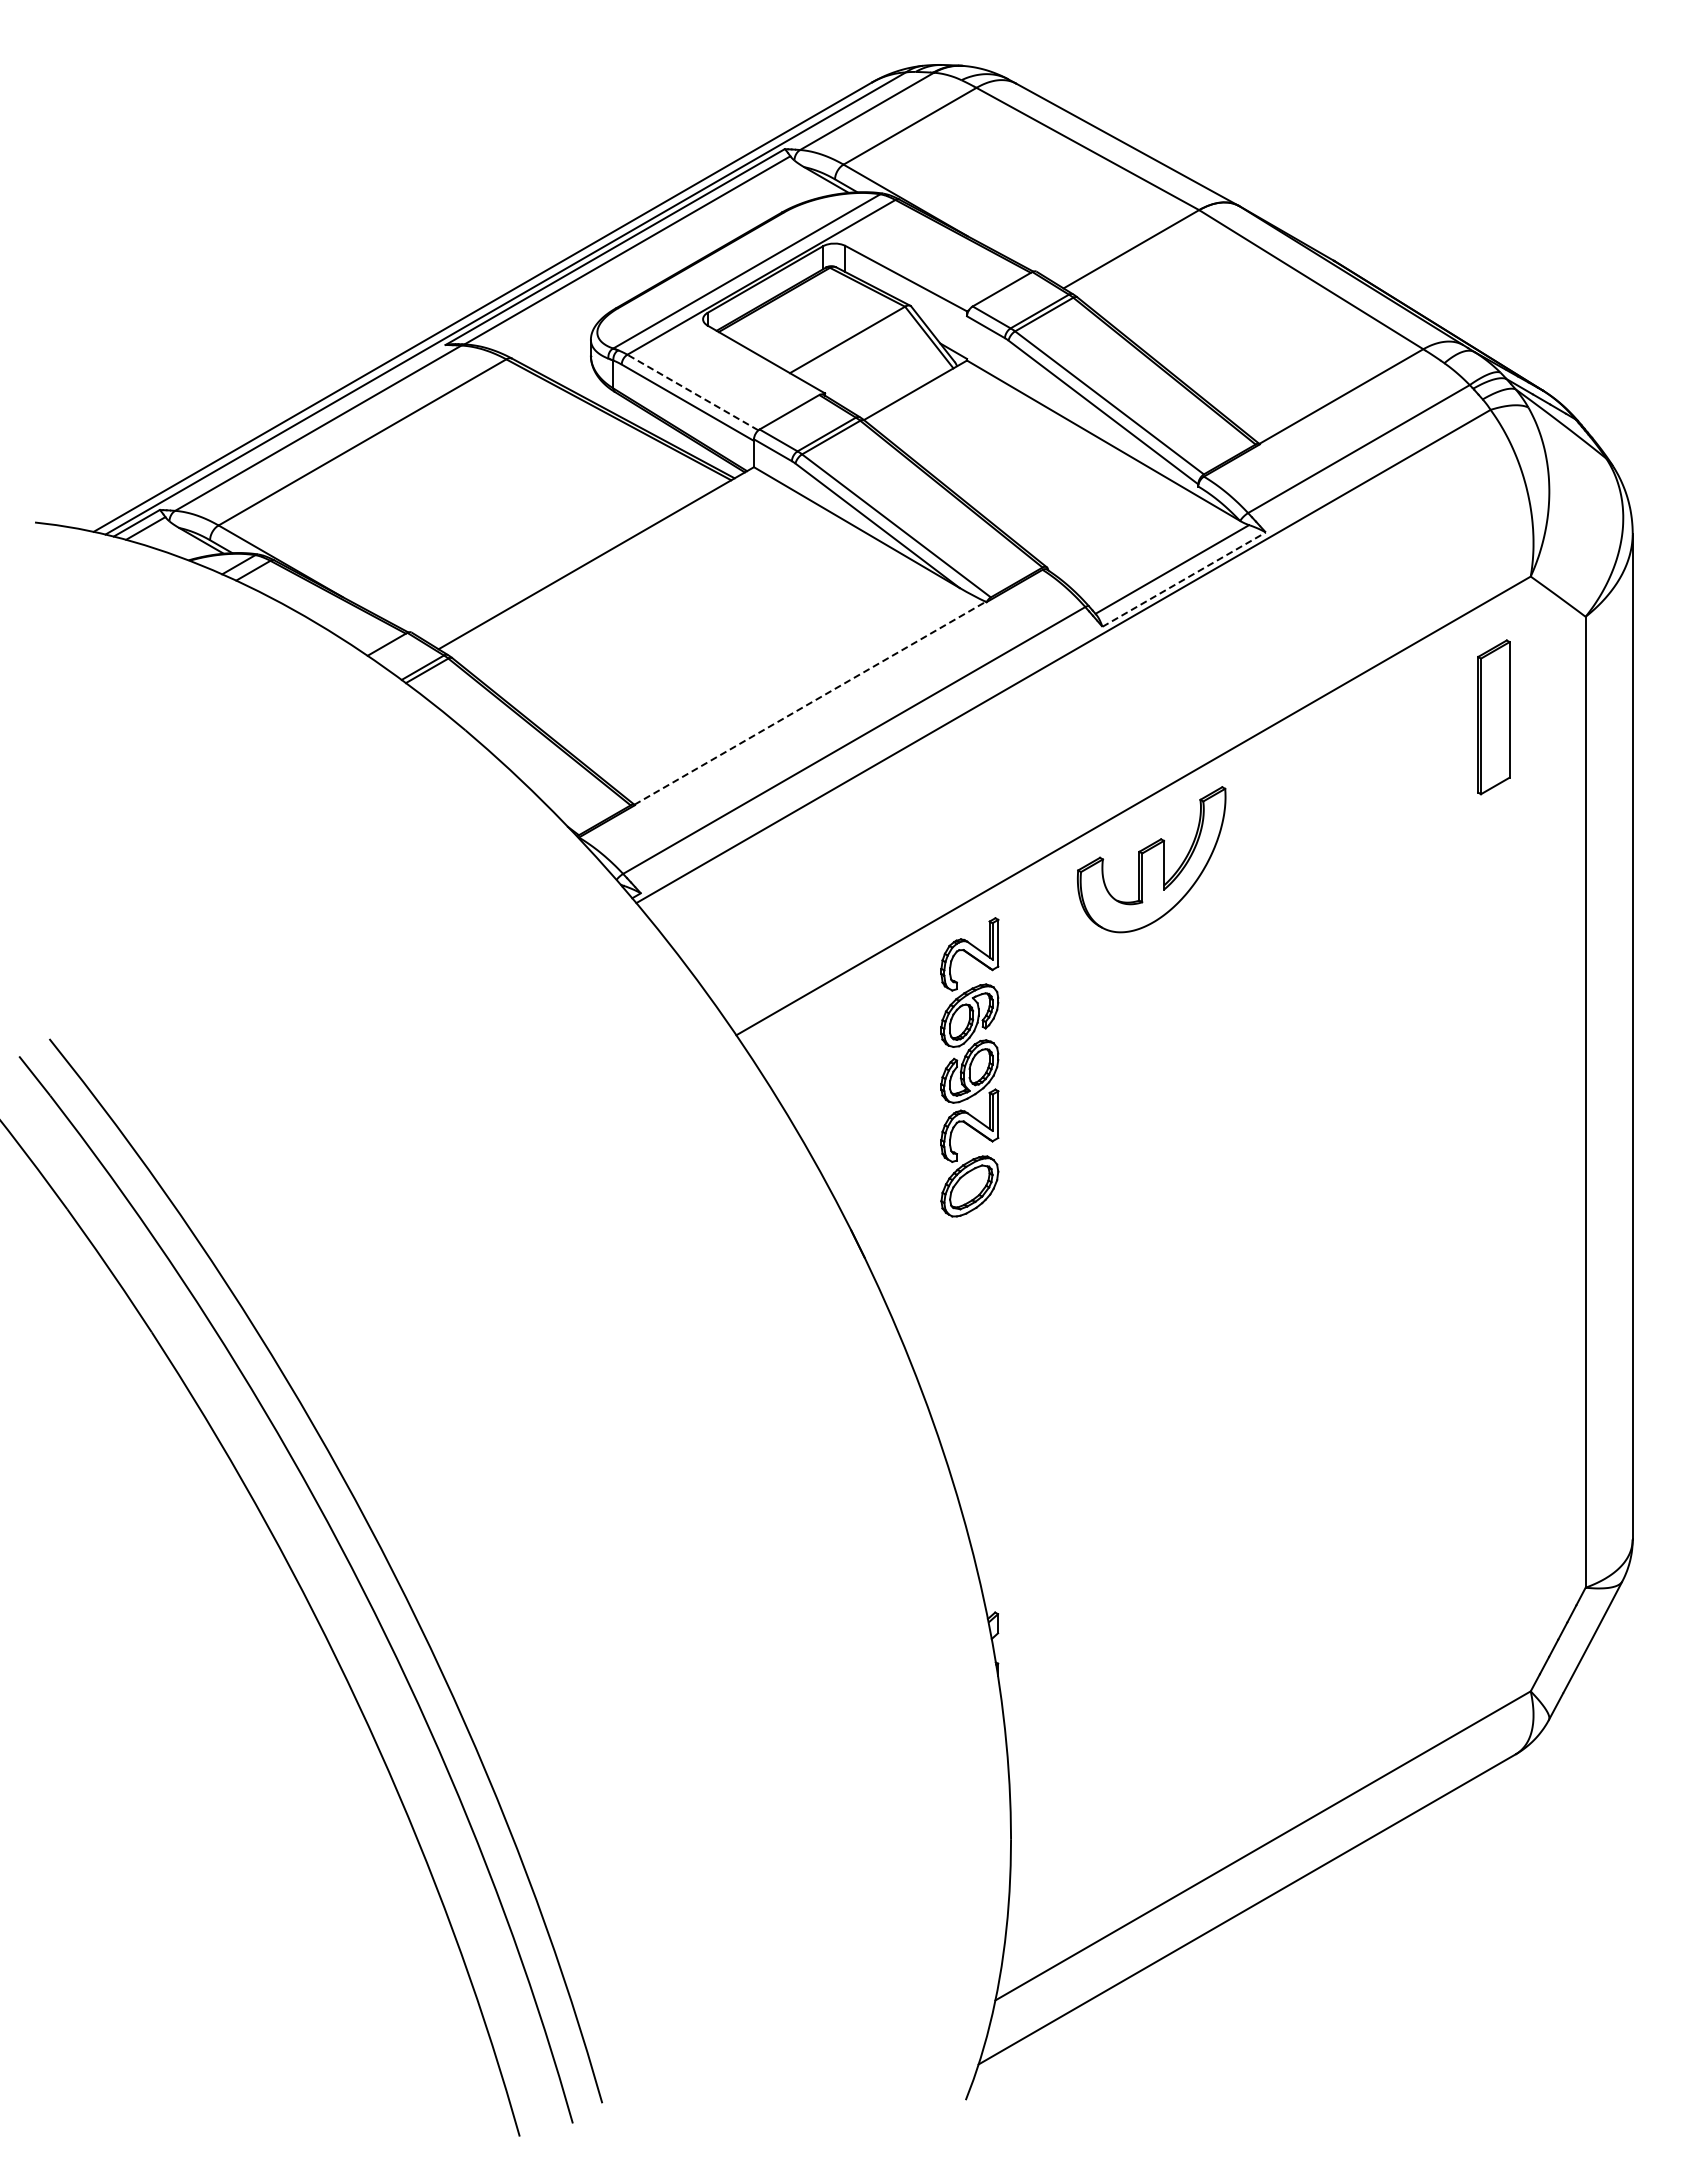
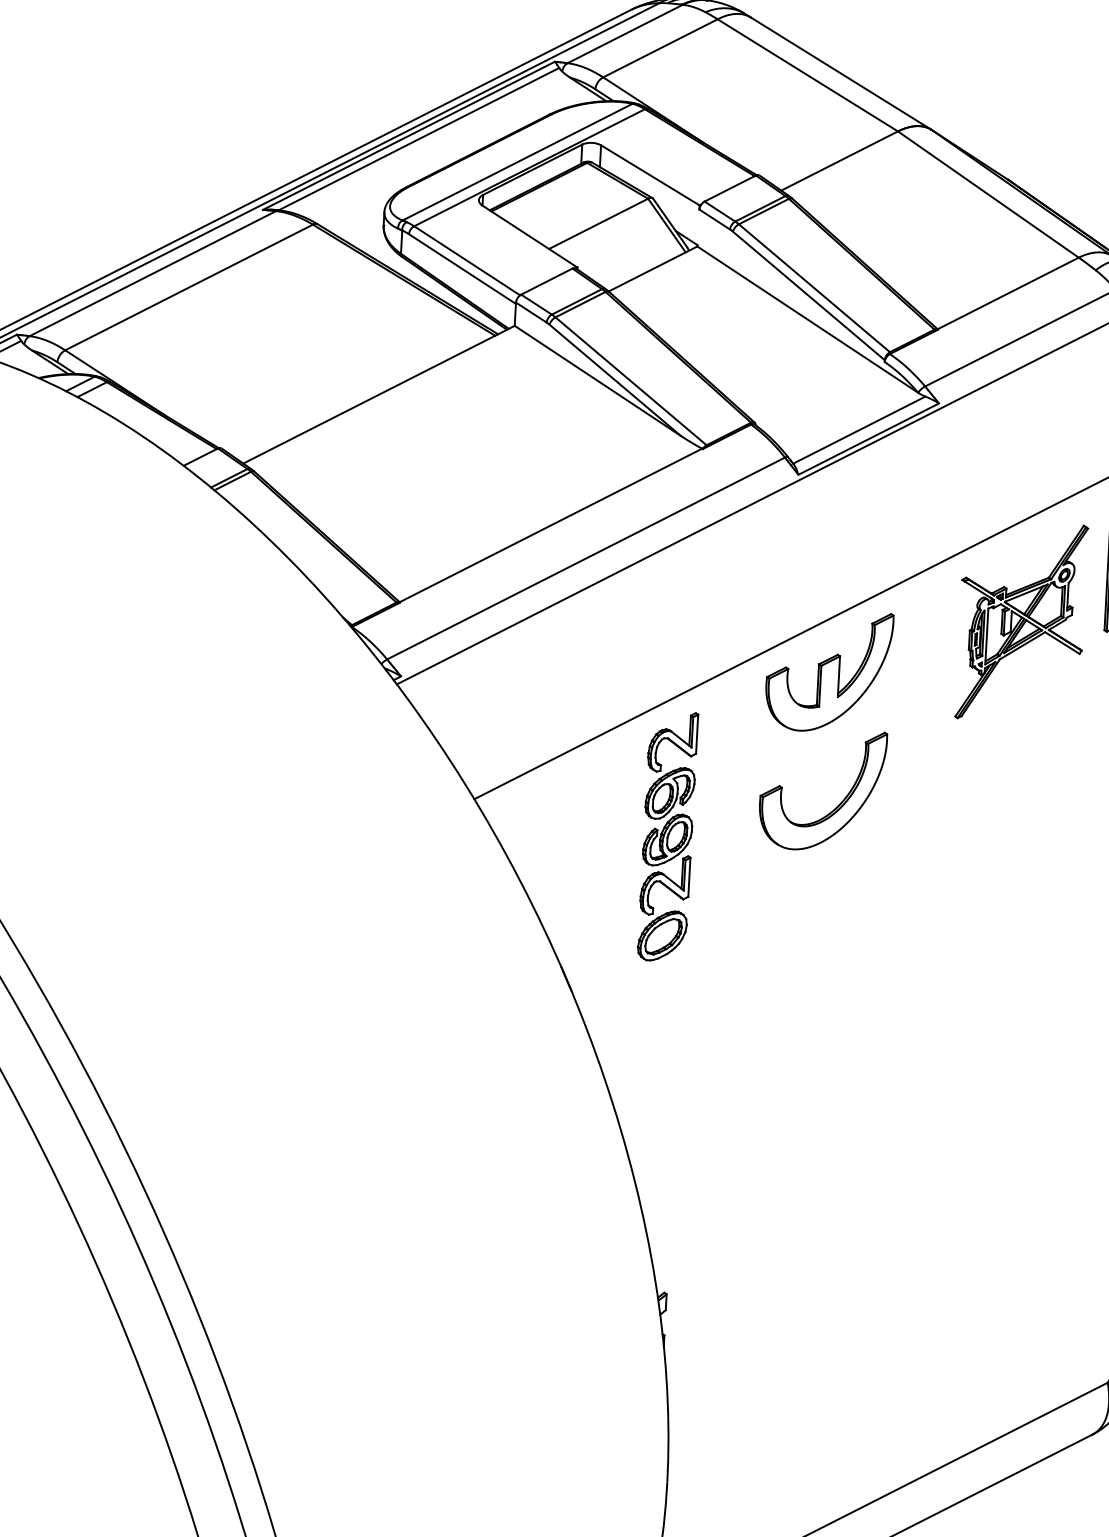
line: (692, 392) -> (466, 260), dashed -> solid
line: (1184, 579) -> (869, 439), dashed -> solid
line: (810, 703) -> (551, 525), dashed -> solid
part: (1378, 788) -> (1021, 622), added
part: (1170, 1019) -> (837, 805), added

